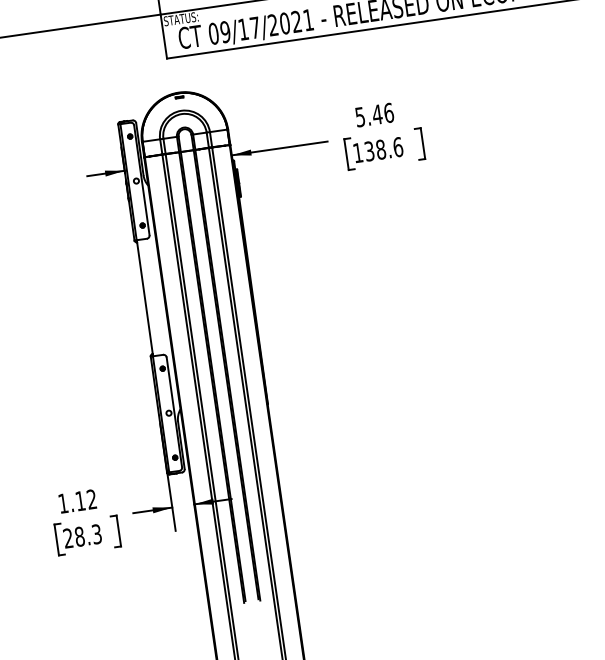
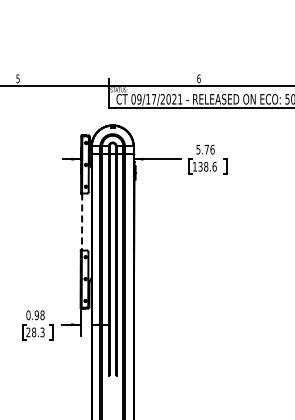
text: (376, 114) -> (206, 149), 5.46 -> 5.76
line: (145, 299) -> (82, 222), solid -> dashed
text: (77, 501) -> (35, 315), 1.12 -> 0.98

